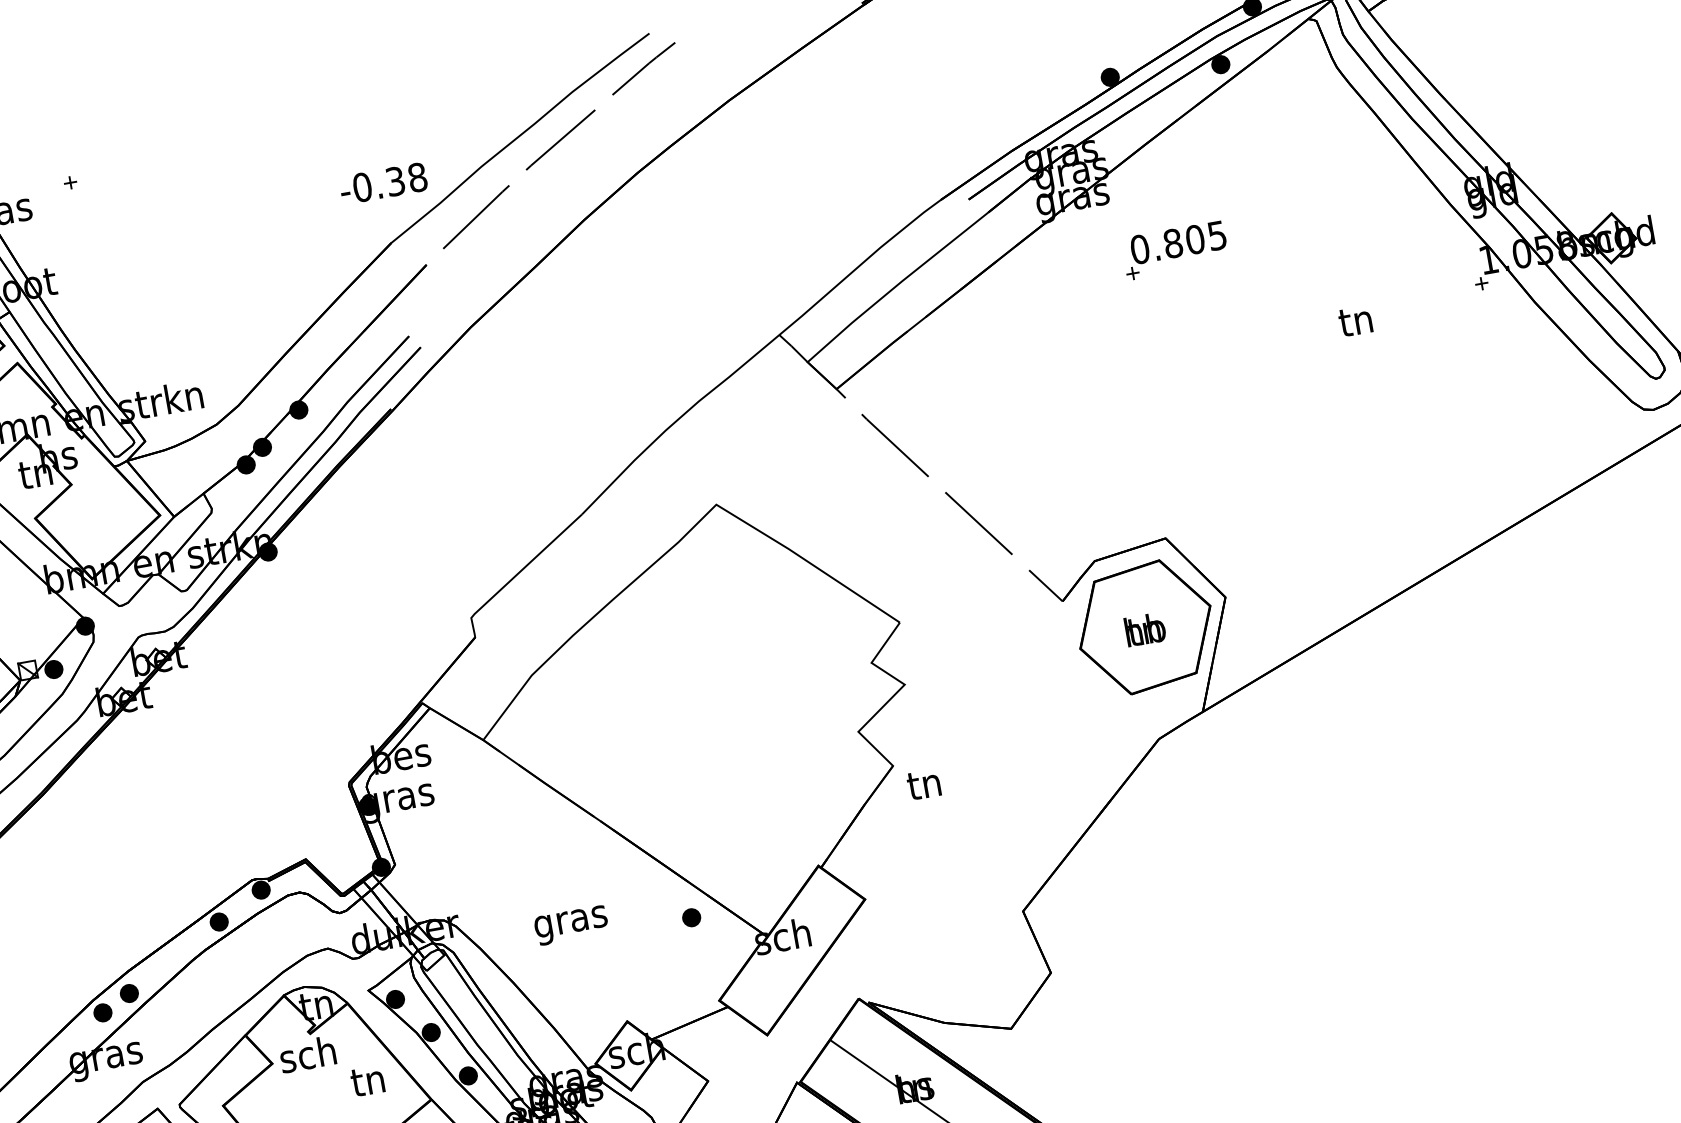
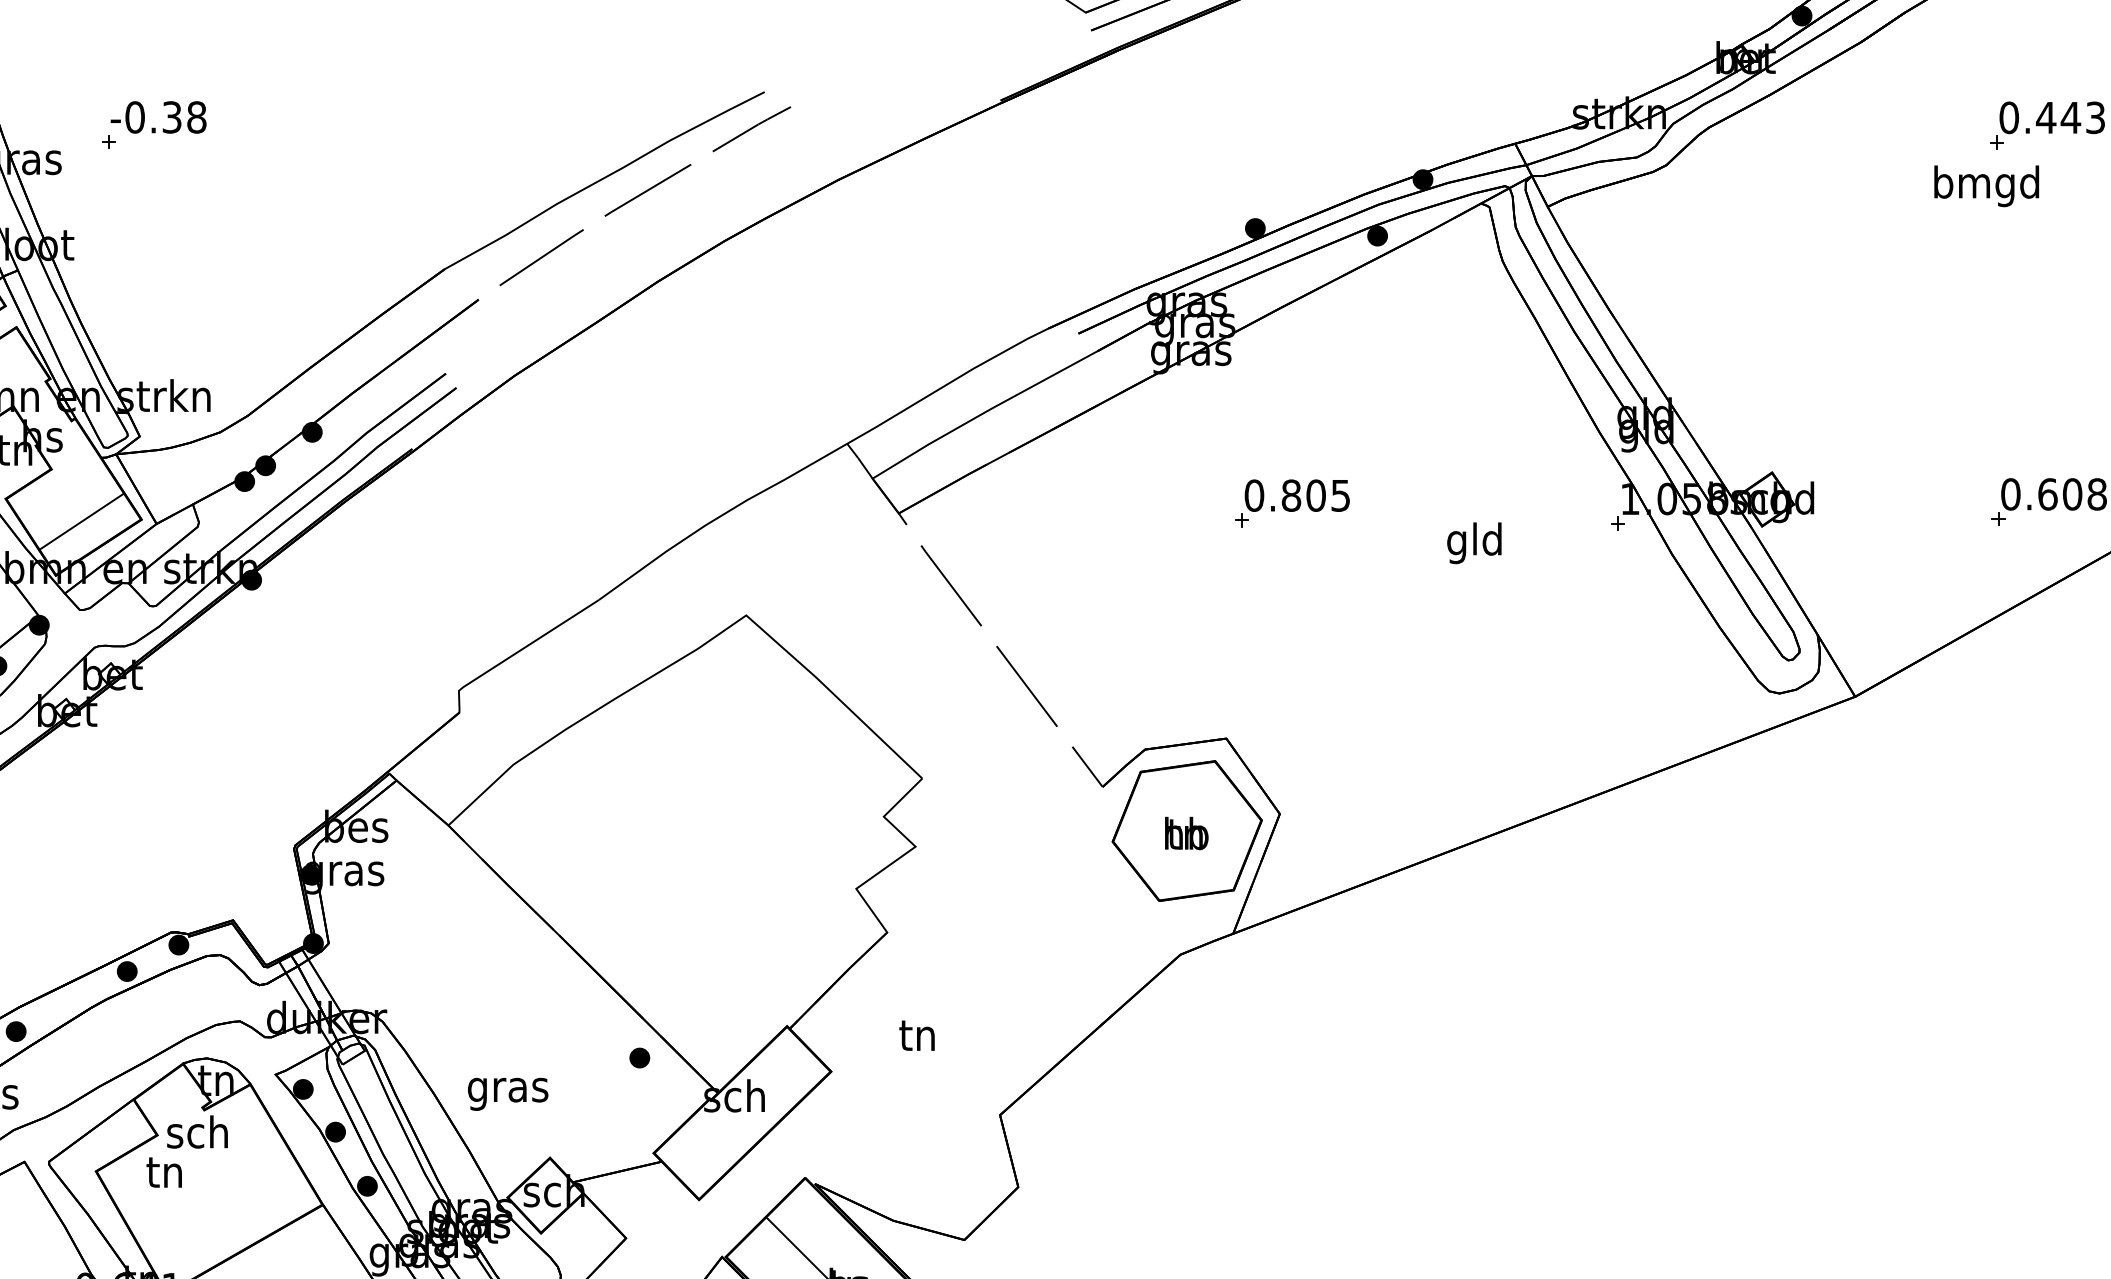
text: (383, 183) -> (158, 117), moved
part: (1175, 250) -> (1292, 503), moved
text: (1356, 324) -> (1474, 543), tn -> gld
line: (106, 526) -> (81, 521), added
text: (923, 784) -> (916, 1035), moved
text: (571, 924) -> (508, 1093), moved
text: (366, 1081) -> (163, 1172), moved

